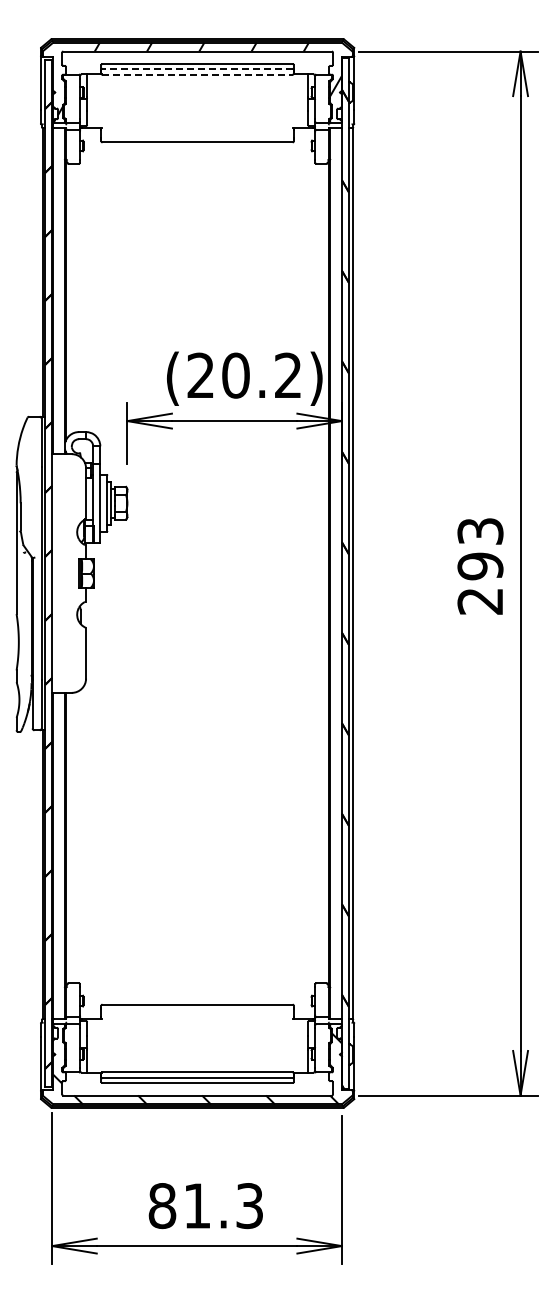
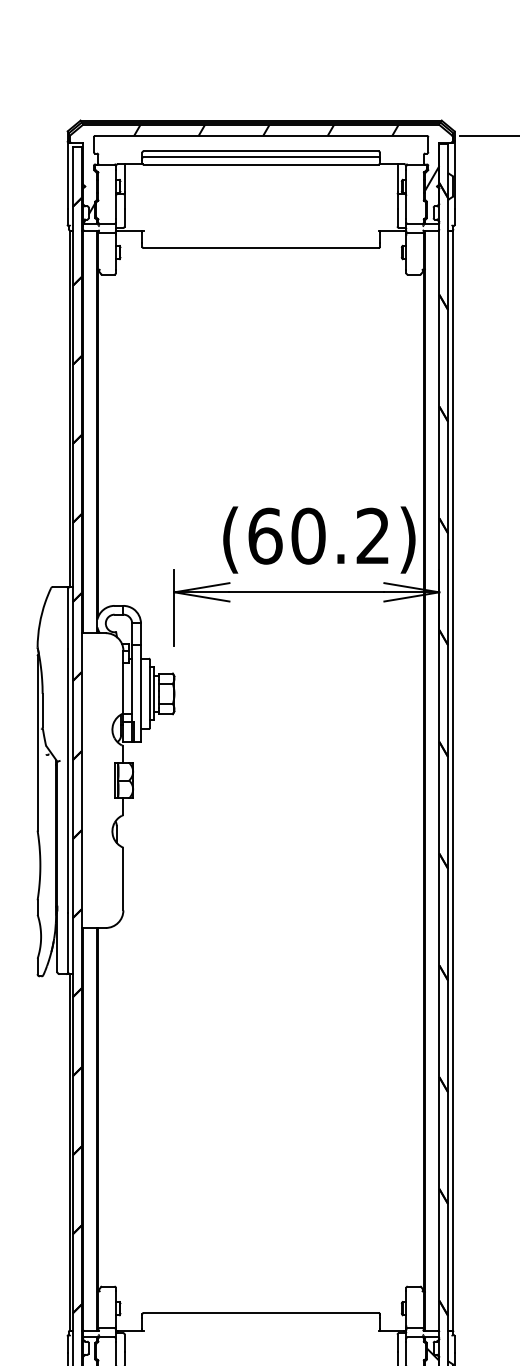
line: (197, 68) -> (261, 156), dashed -> solid
line: (198, 74) -> (262, 164), dashed -> solid
text: (201, 375) -> (265, 535), (20.2) -> (60.2)

